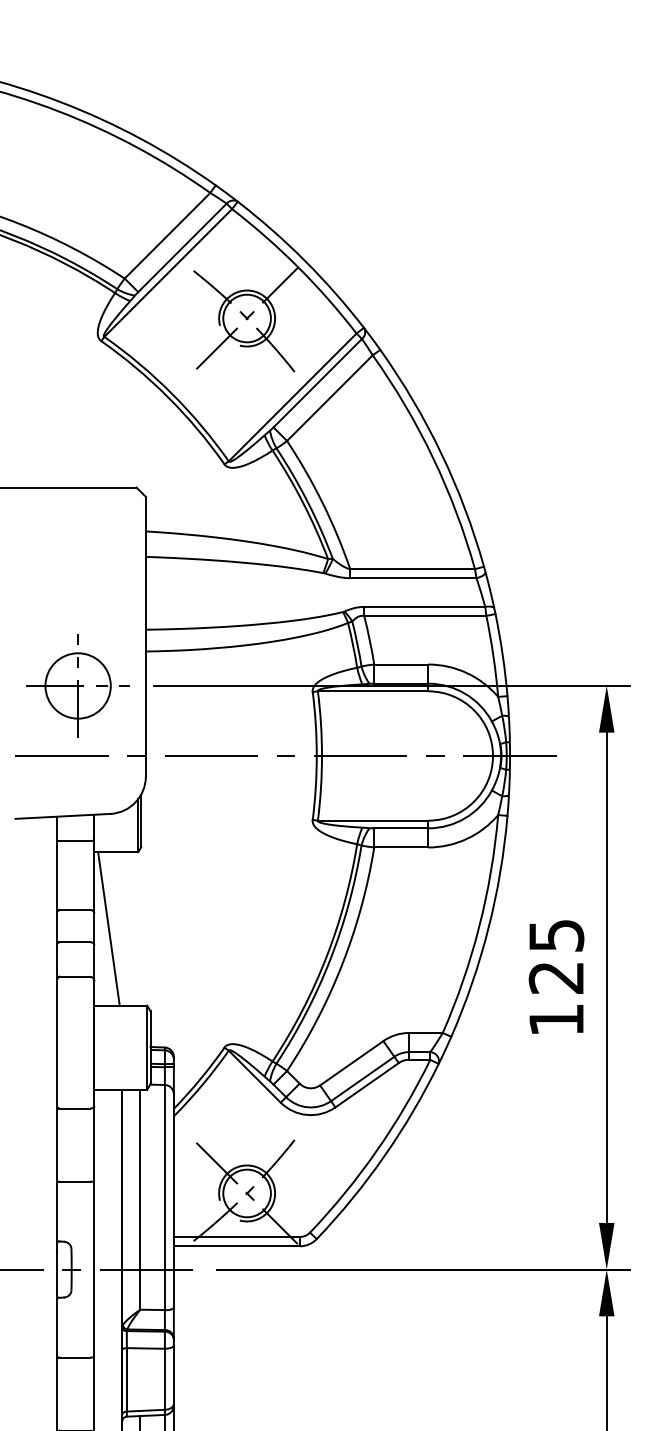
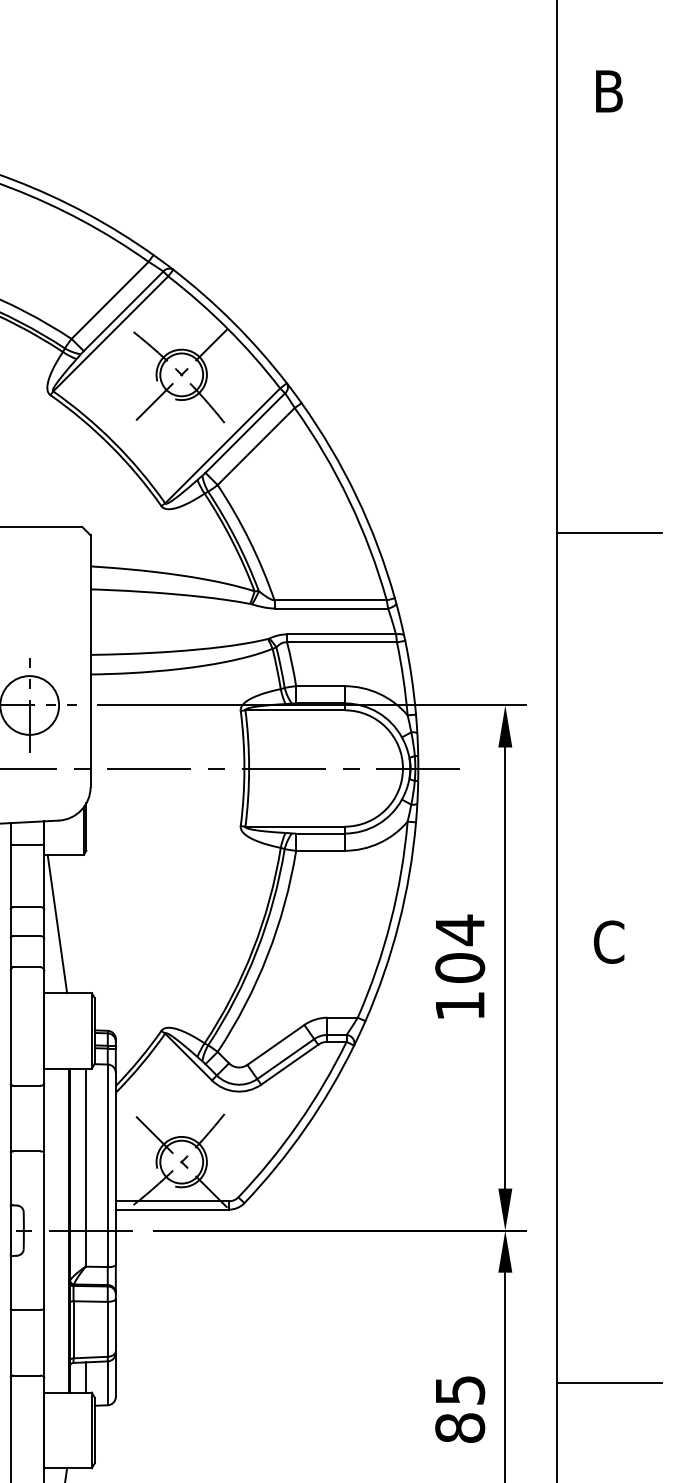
text: (556, 956) -> (460, 948), 125 -> 104

